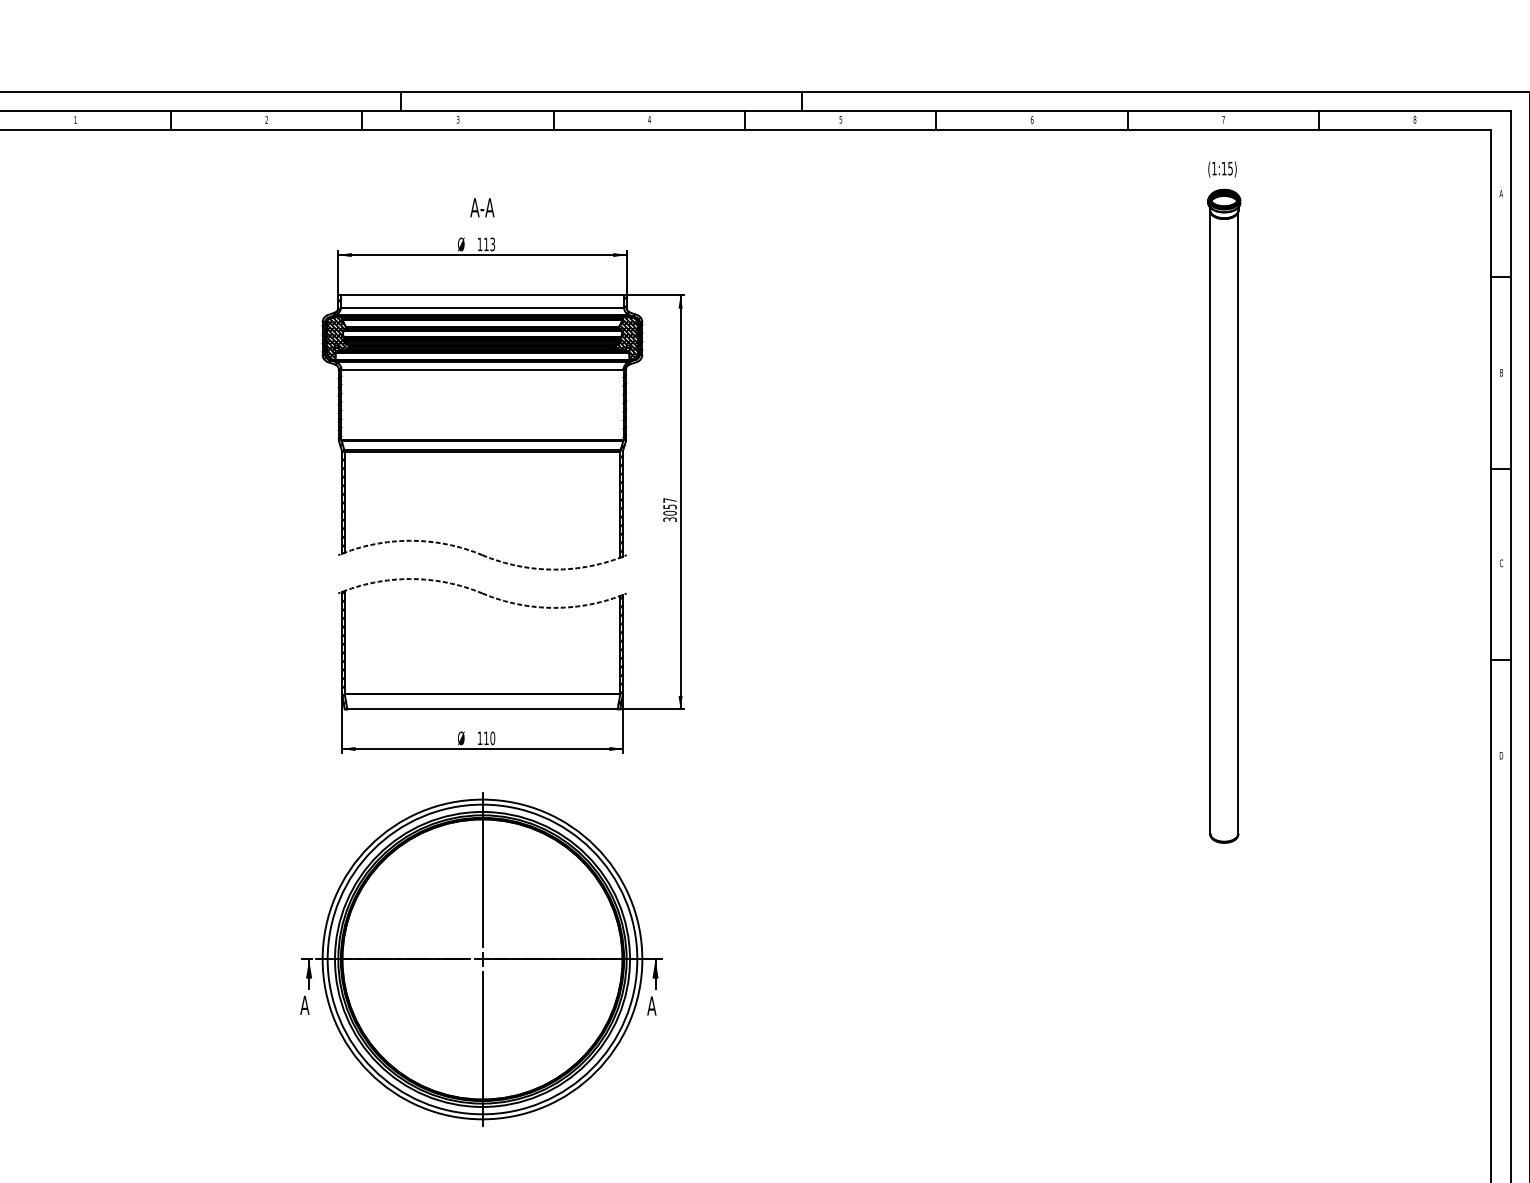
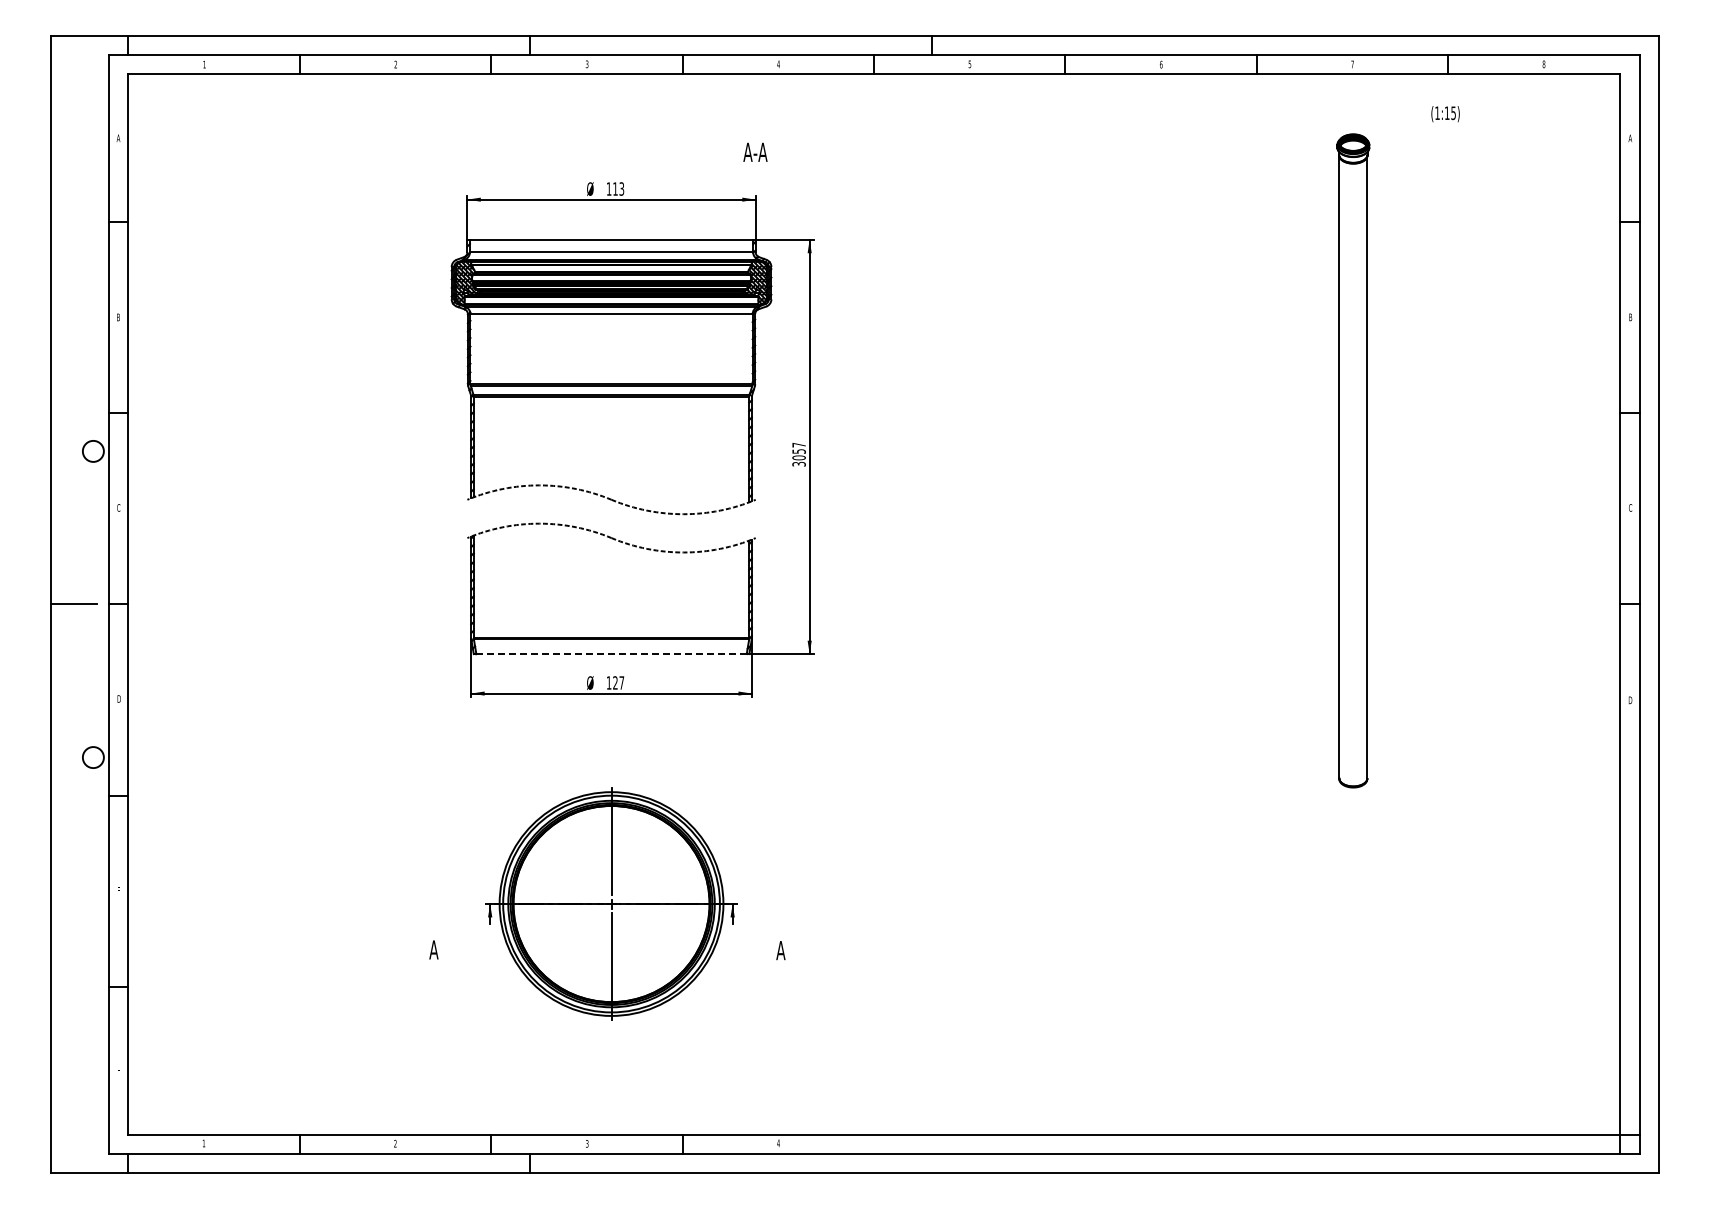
text: (1222, 169) -> (1445, 114), moved
text: (482, 206) -> (755, 151), moved
line: (482, 709) -> (611, 654), solid -> dashed
text: (489, 737) -> (618, 682), 110 -> 127
part: (482, 958) -> (611, 903), size x0.7

